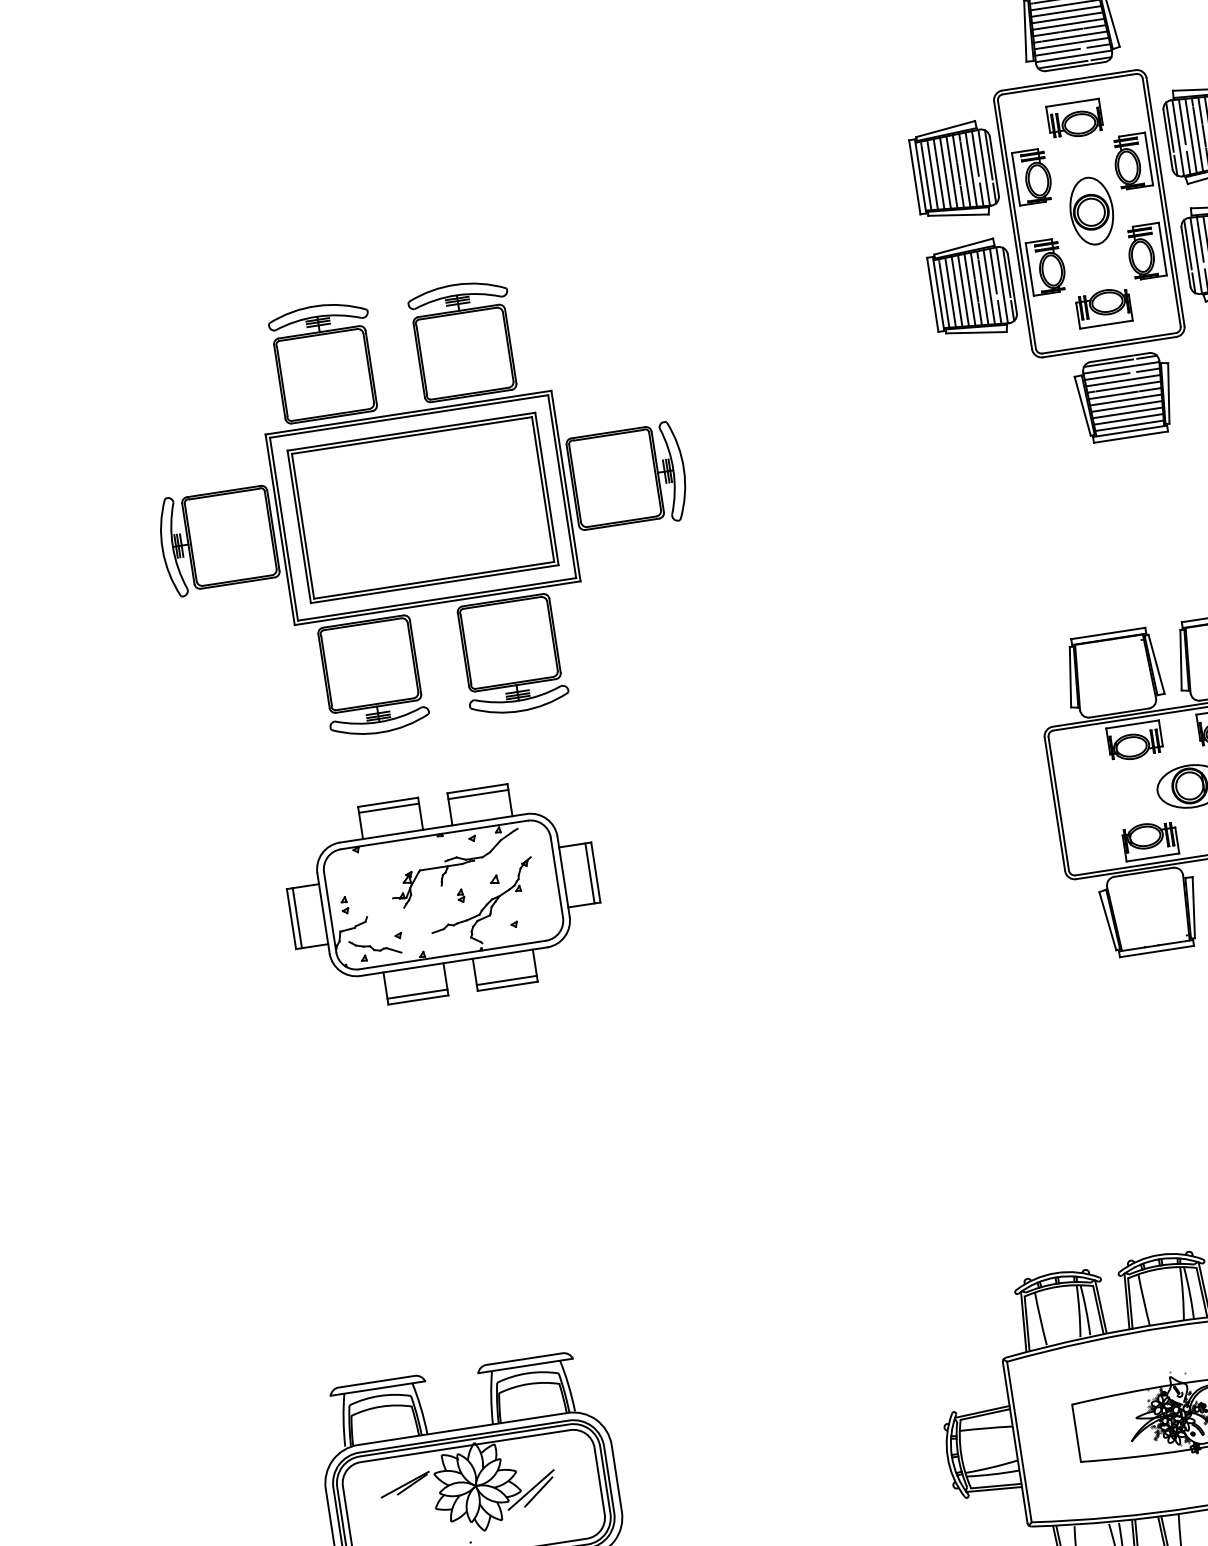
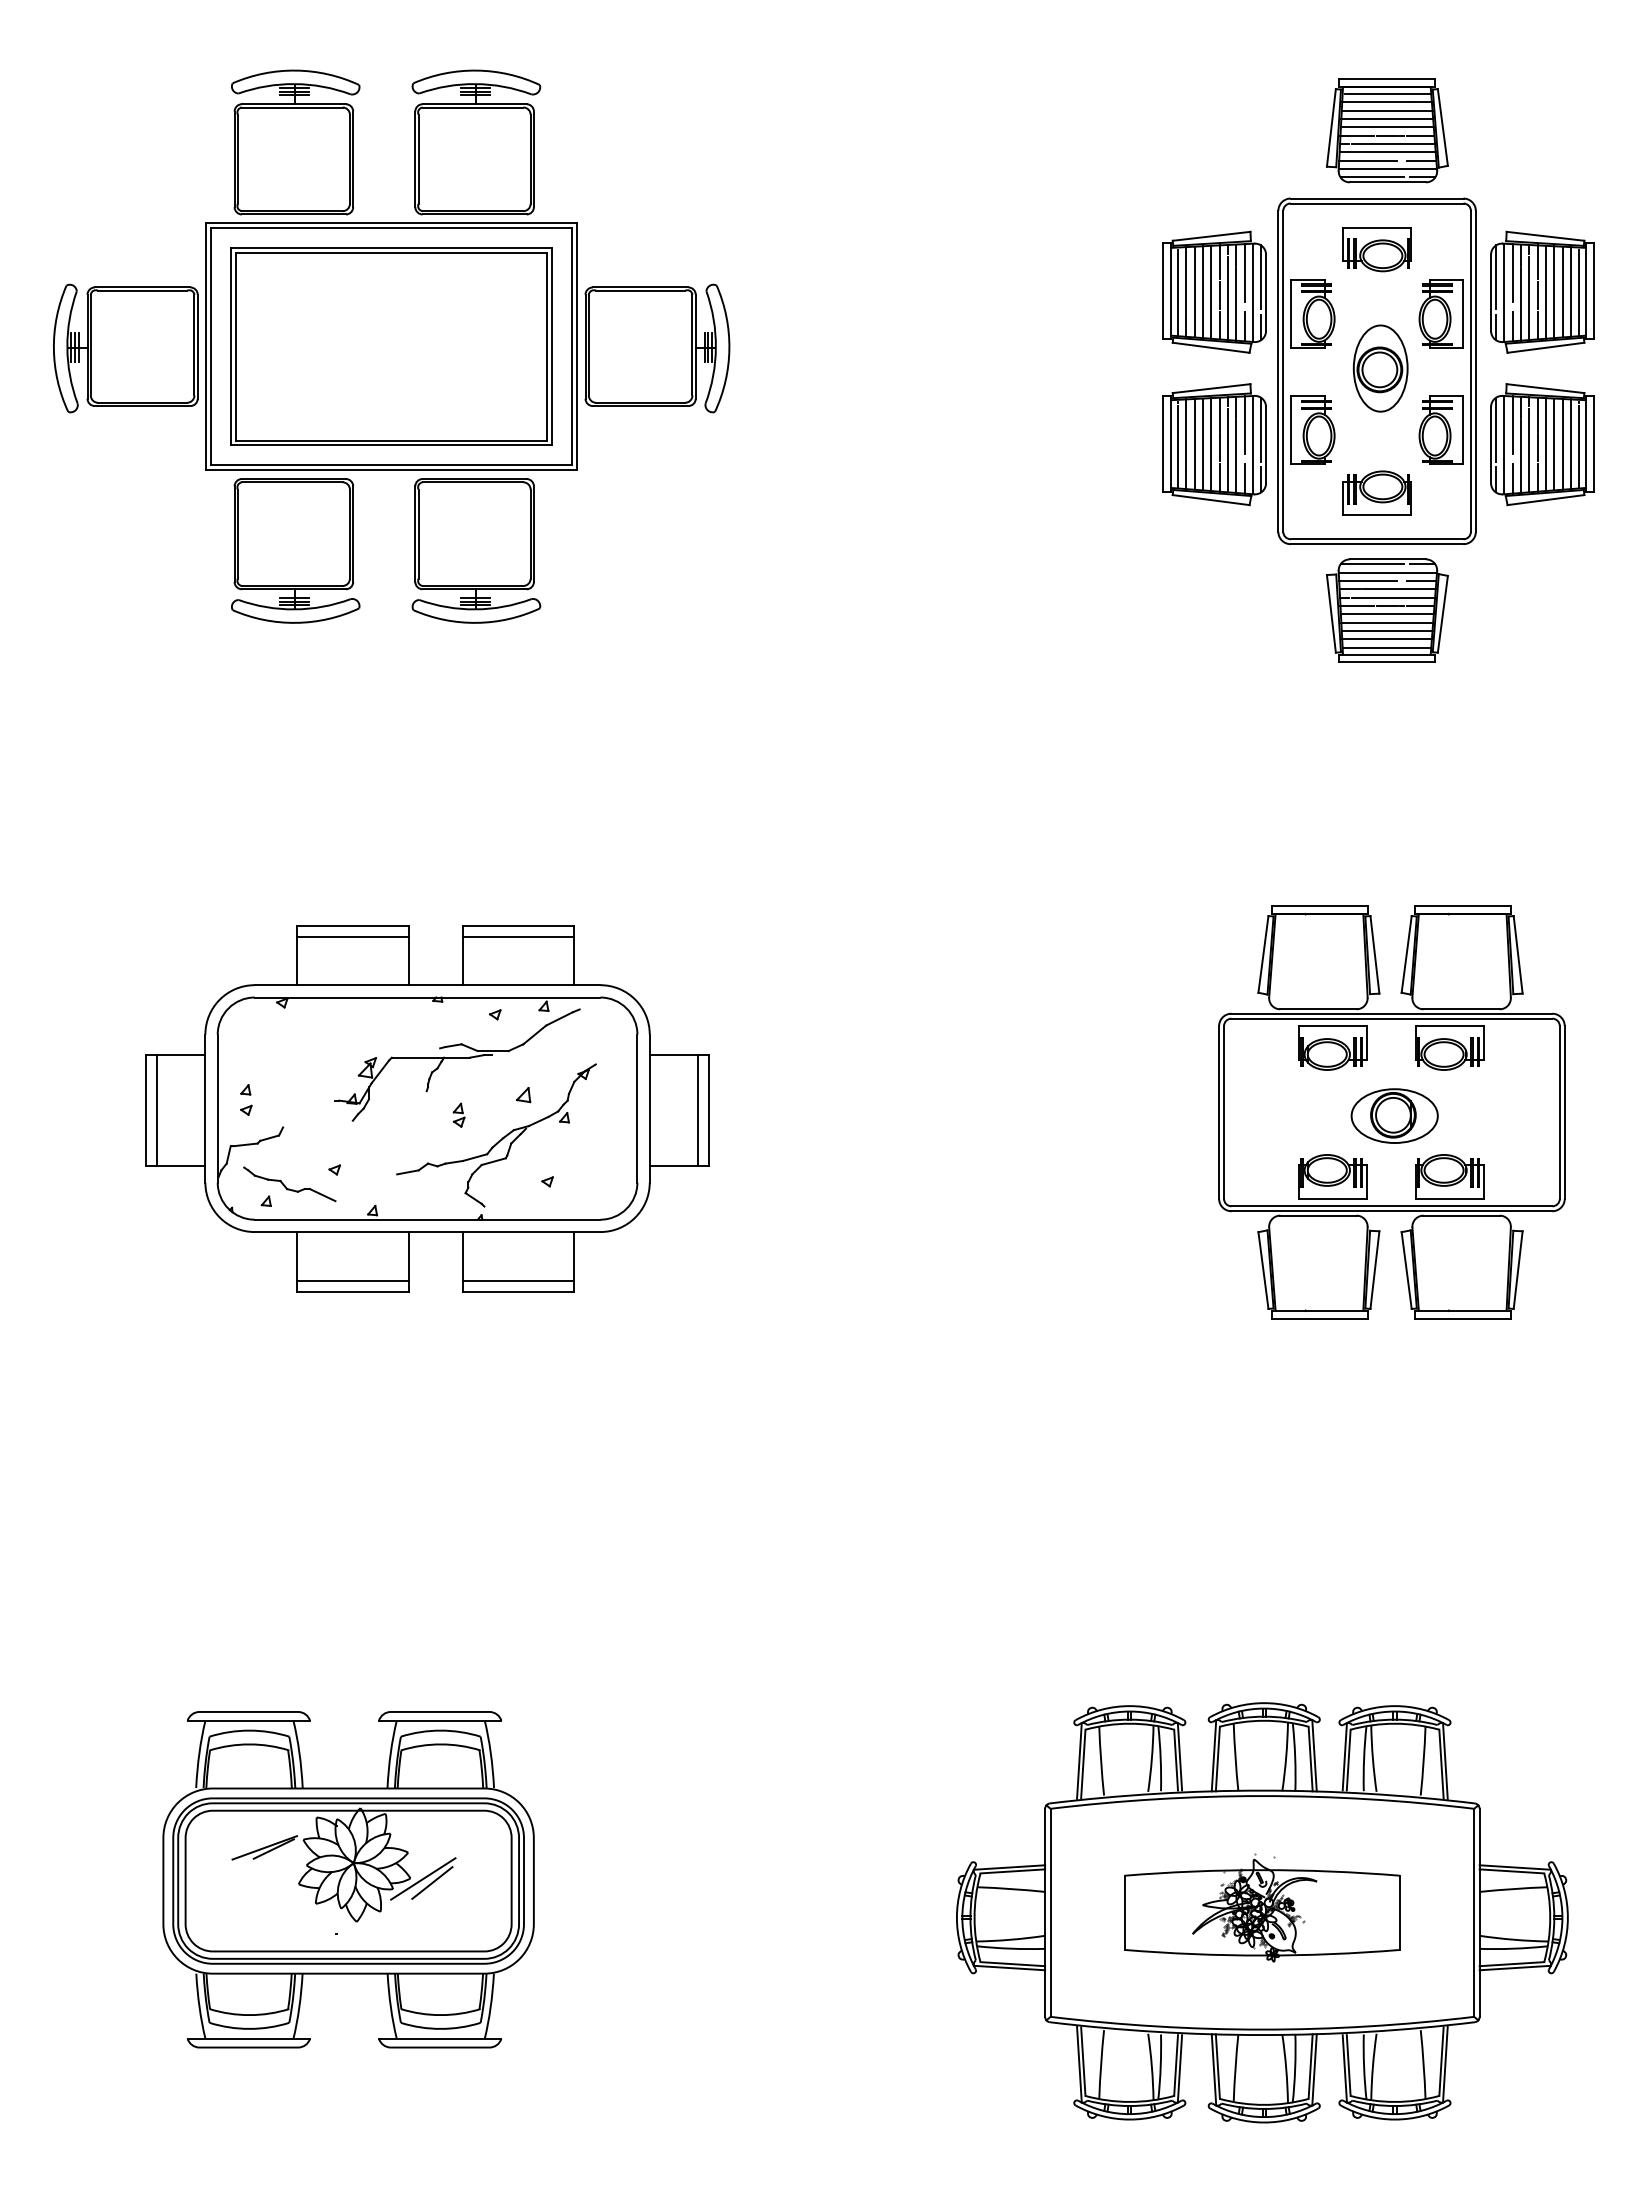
part: (422, 507) -> (391, 346), moved
part: (443, 894) -> (427, 1108), size x1.43

